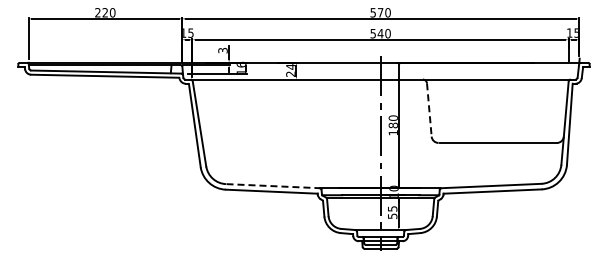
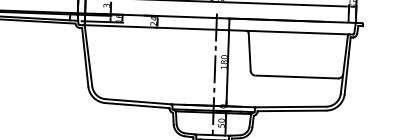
line: (429, 109) -> (249, 51), dashed -> solid
line: (273, 186) -> (138, 102), dashed -> solid
text: (392, 208) -> (221, 120), 55 -> 50

